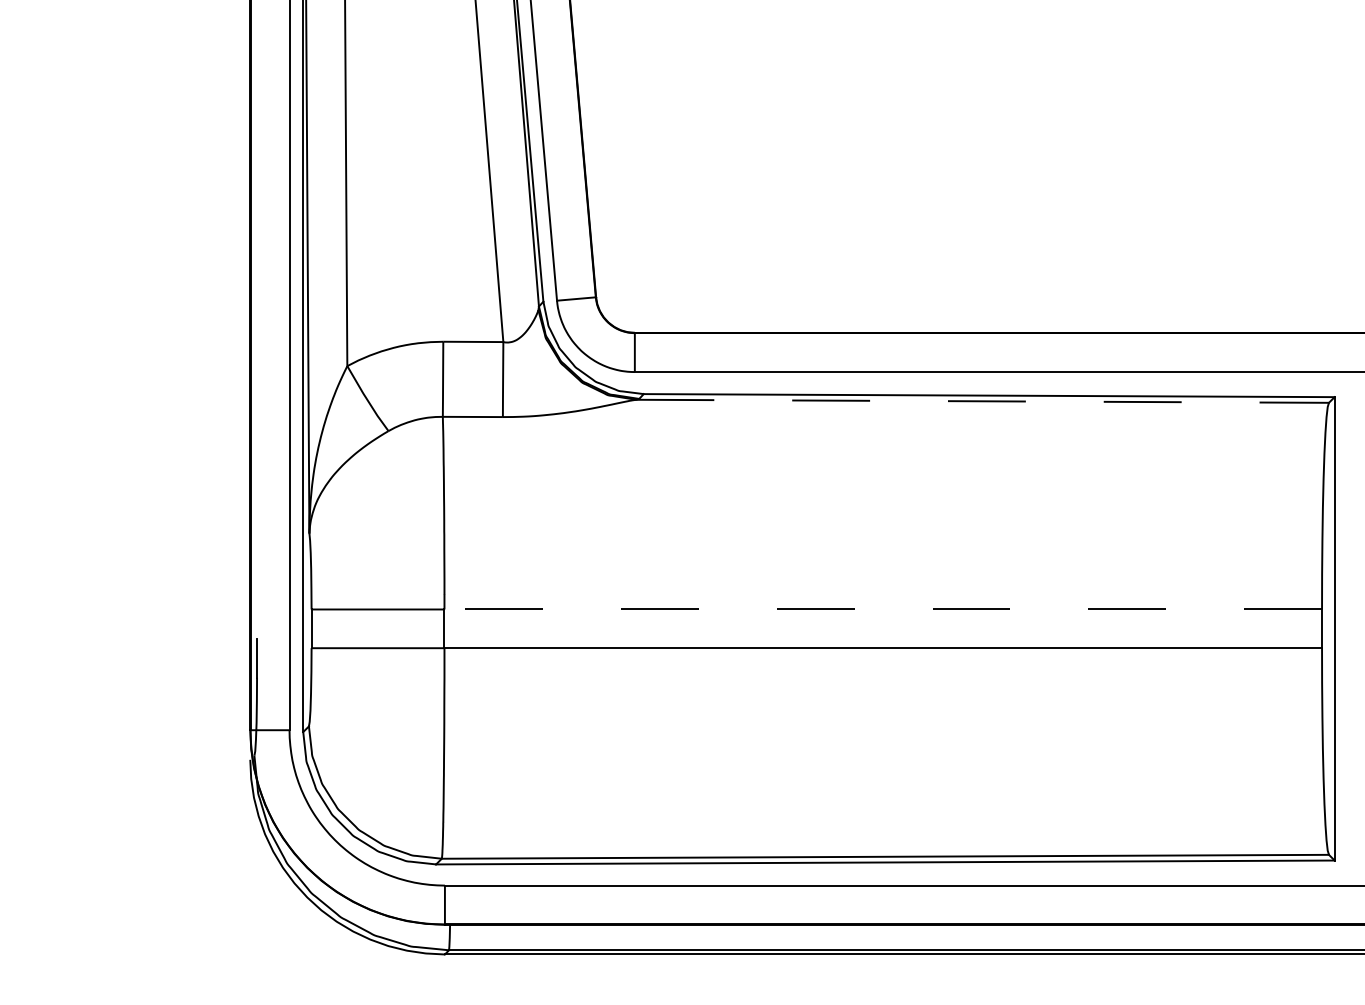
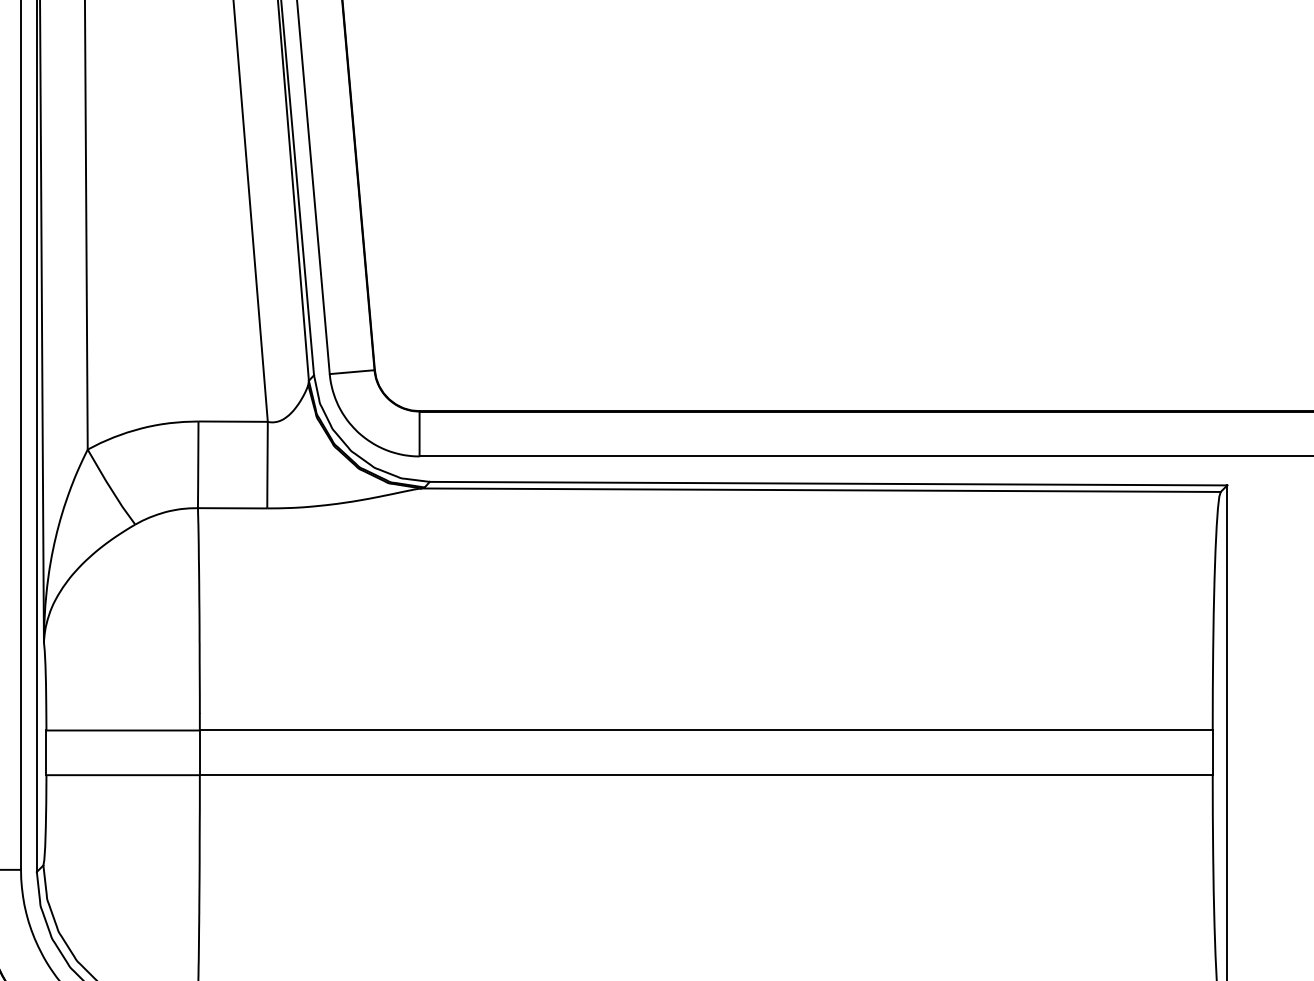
line: (983, 401) -> (821, 490), dashed -> solid
line: (883, 609) -> (706, 730), dashed -> solid

